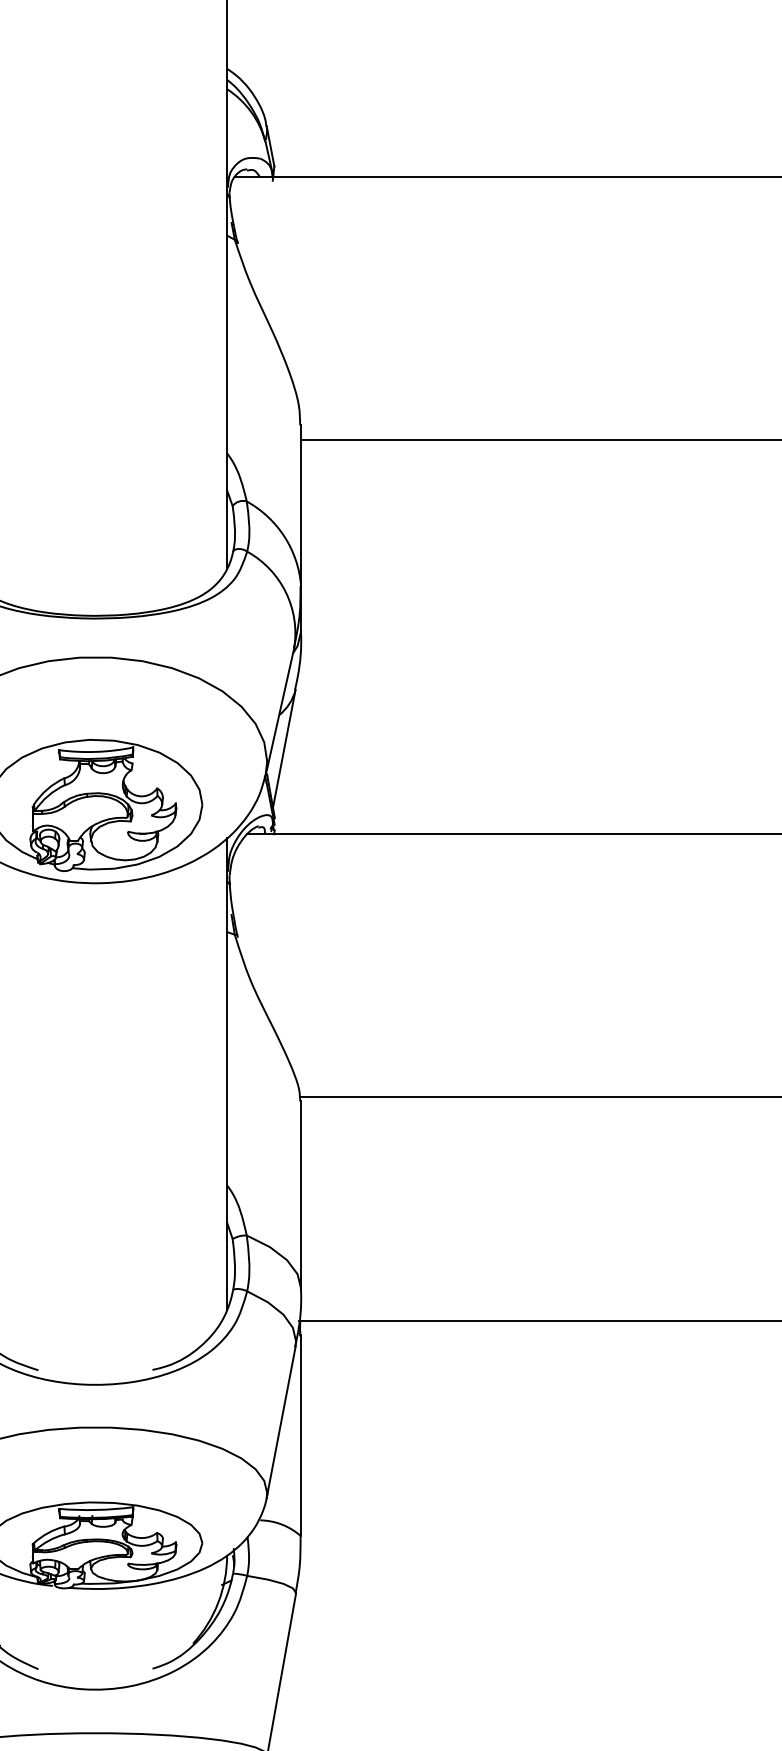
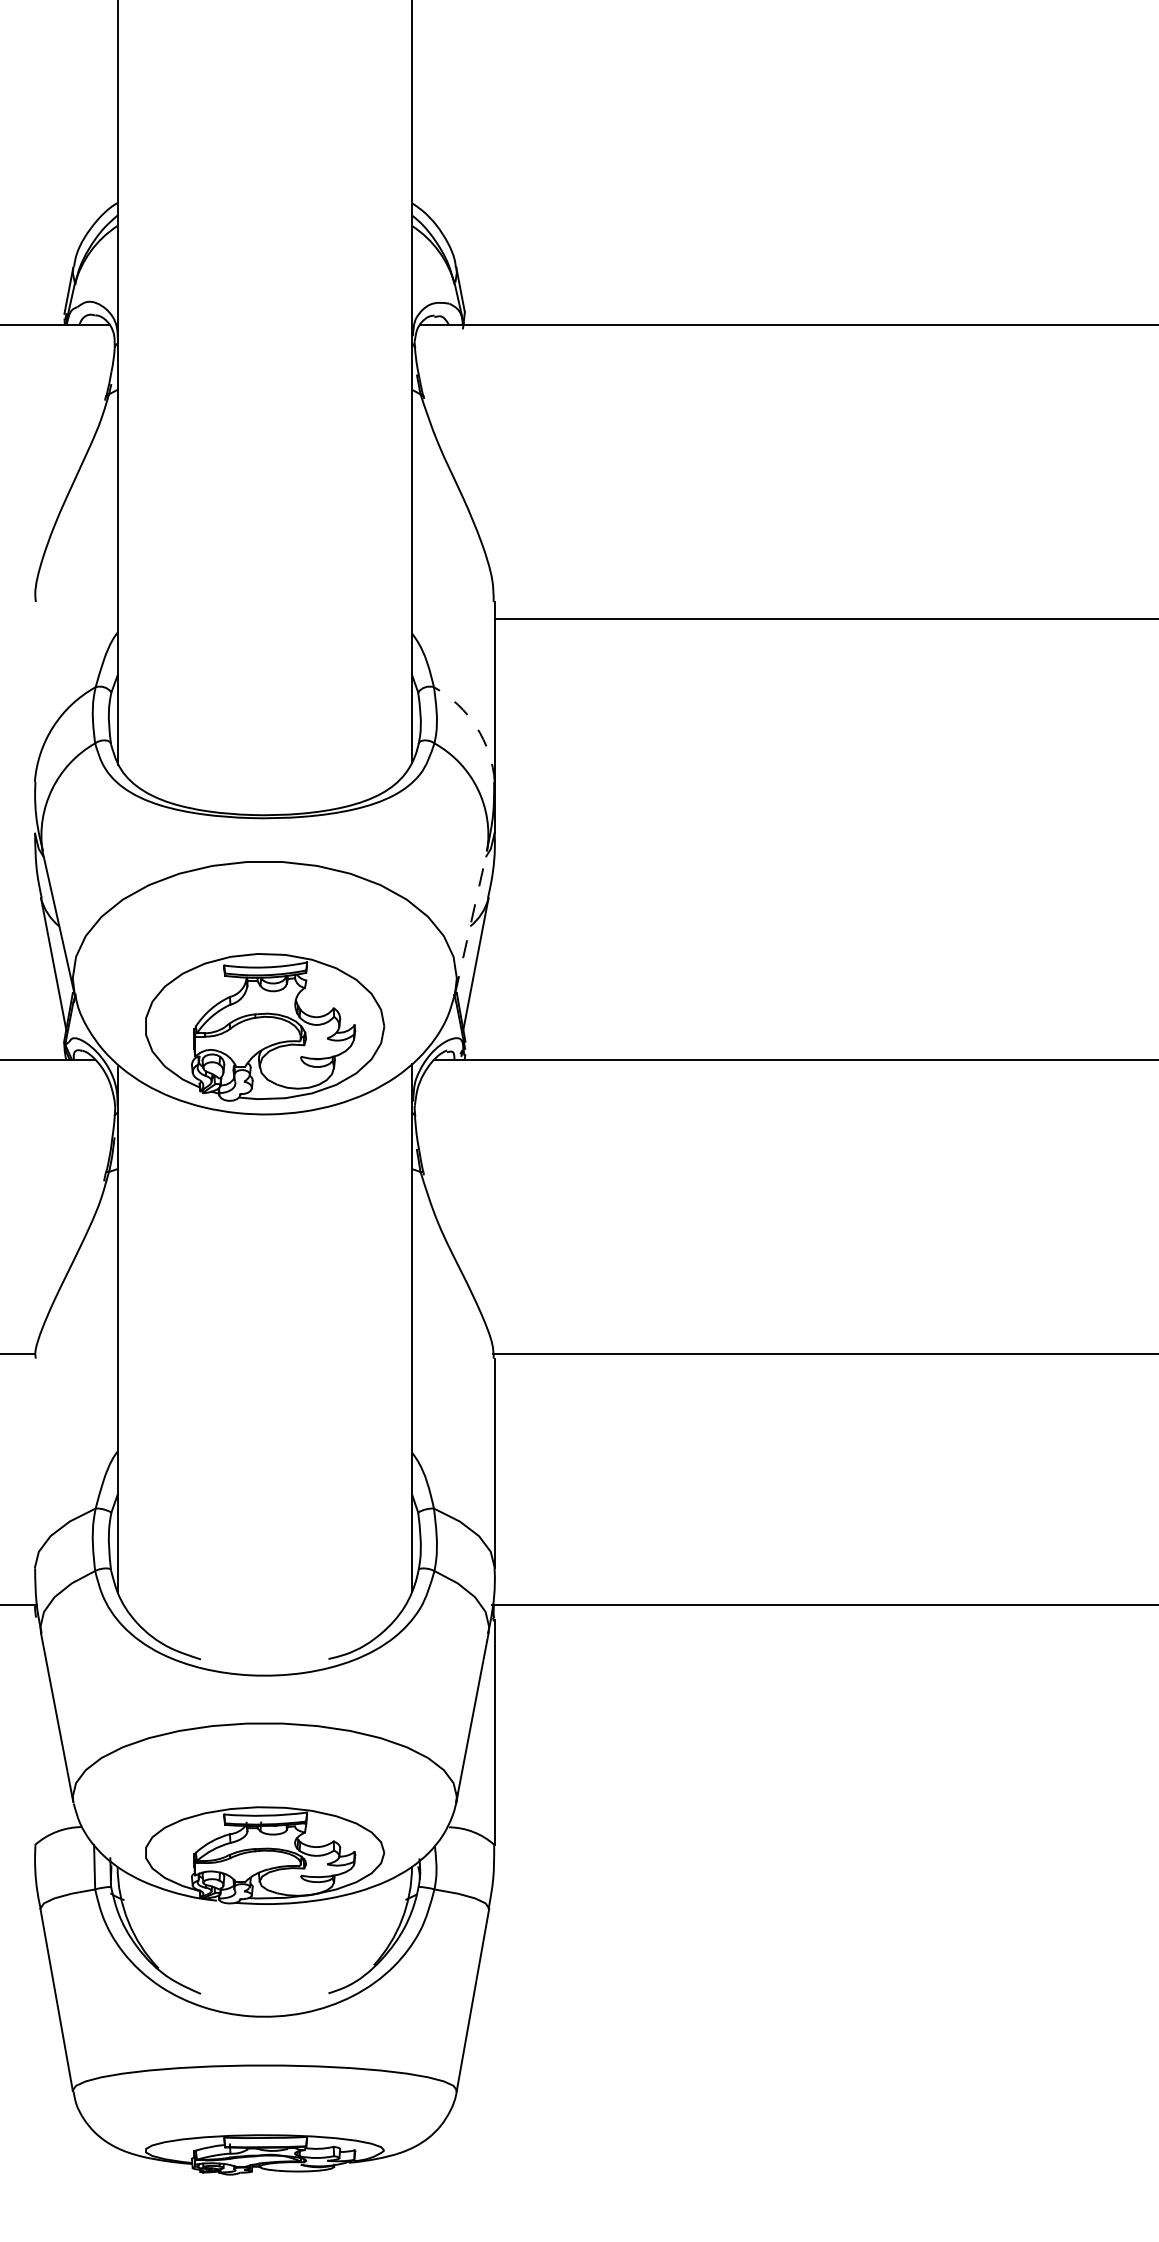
arc: (284, 536) -> (476, 726), solid -> dashed
line: (280, 711) -> (471, 922), solid -> dashed

